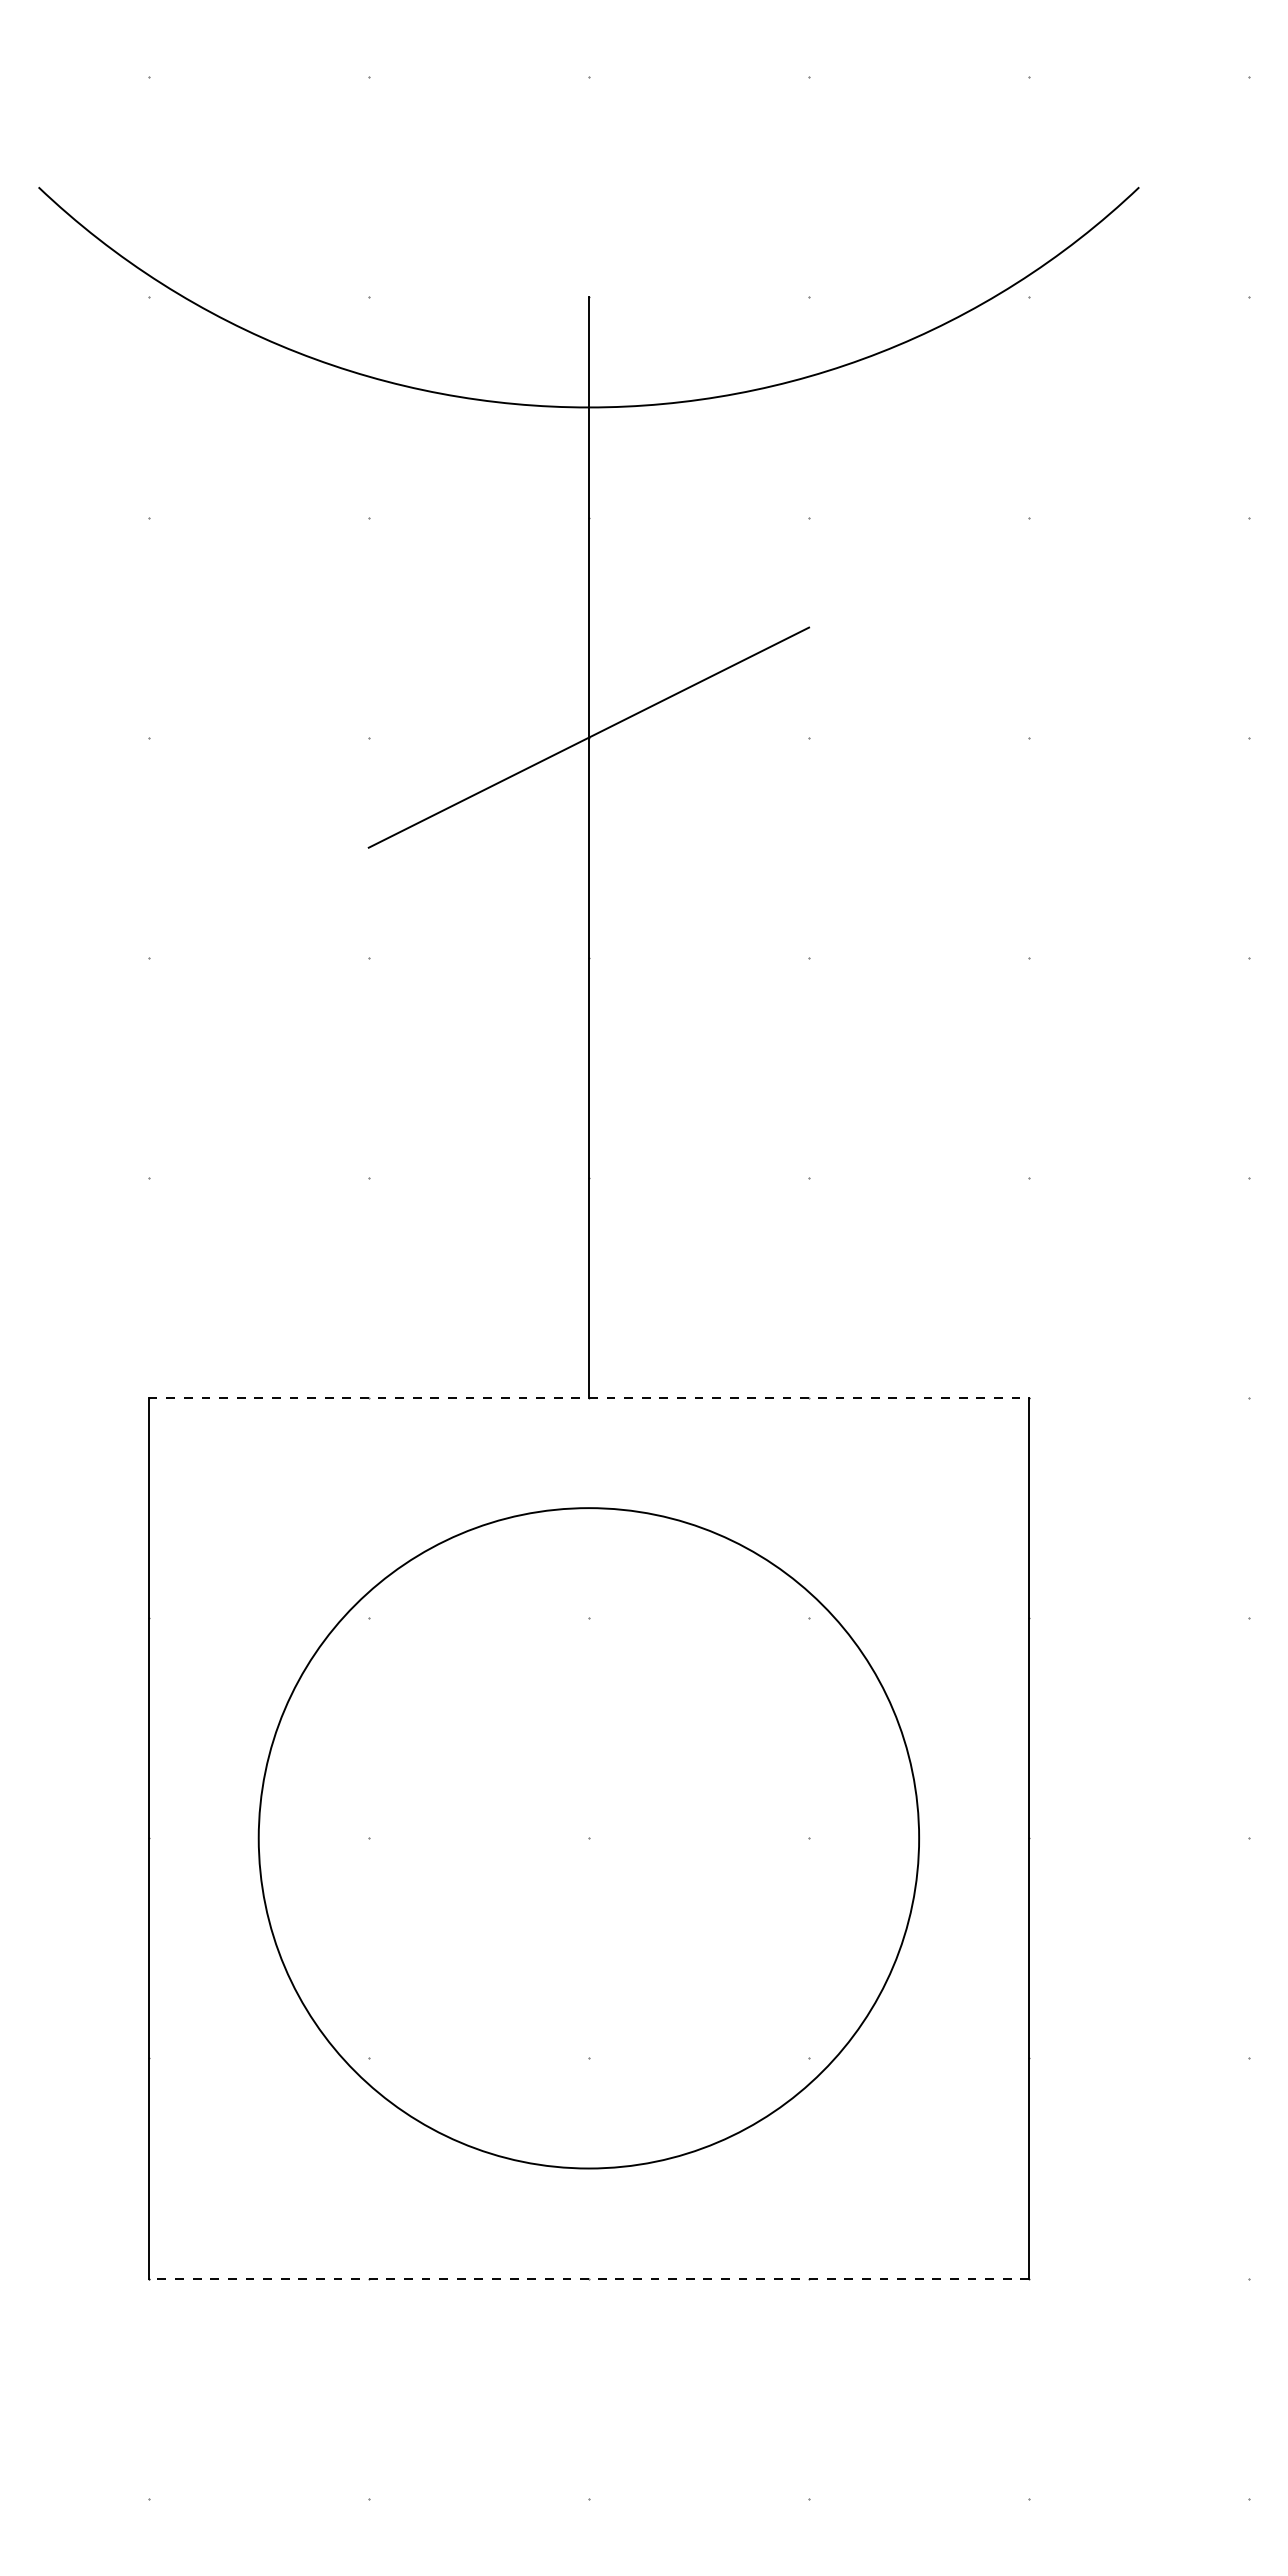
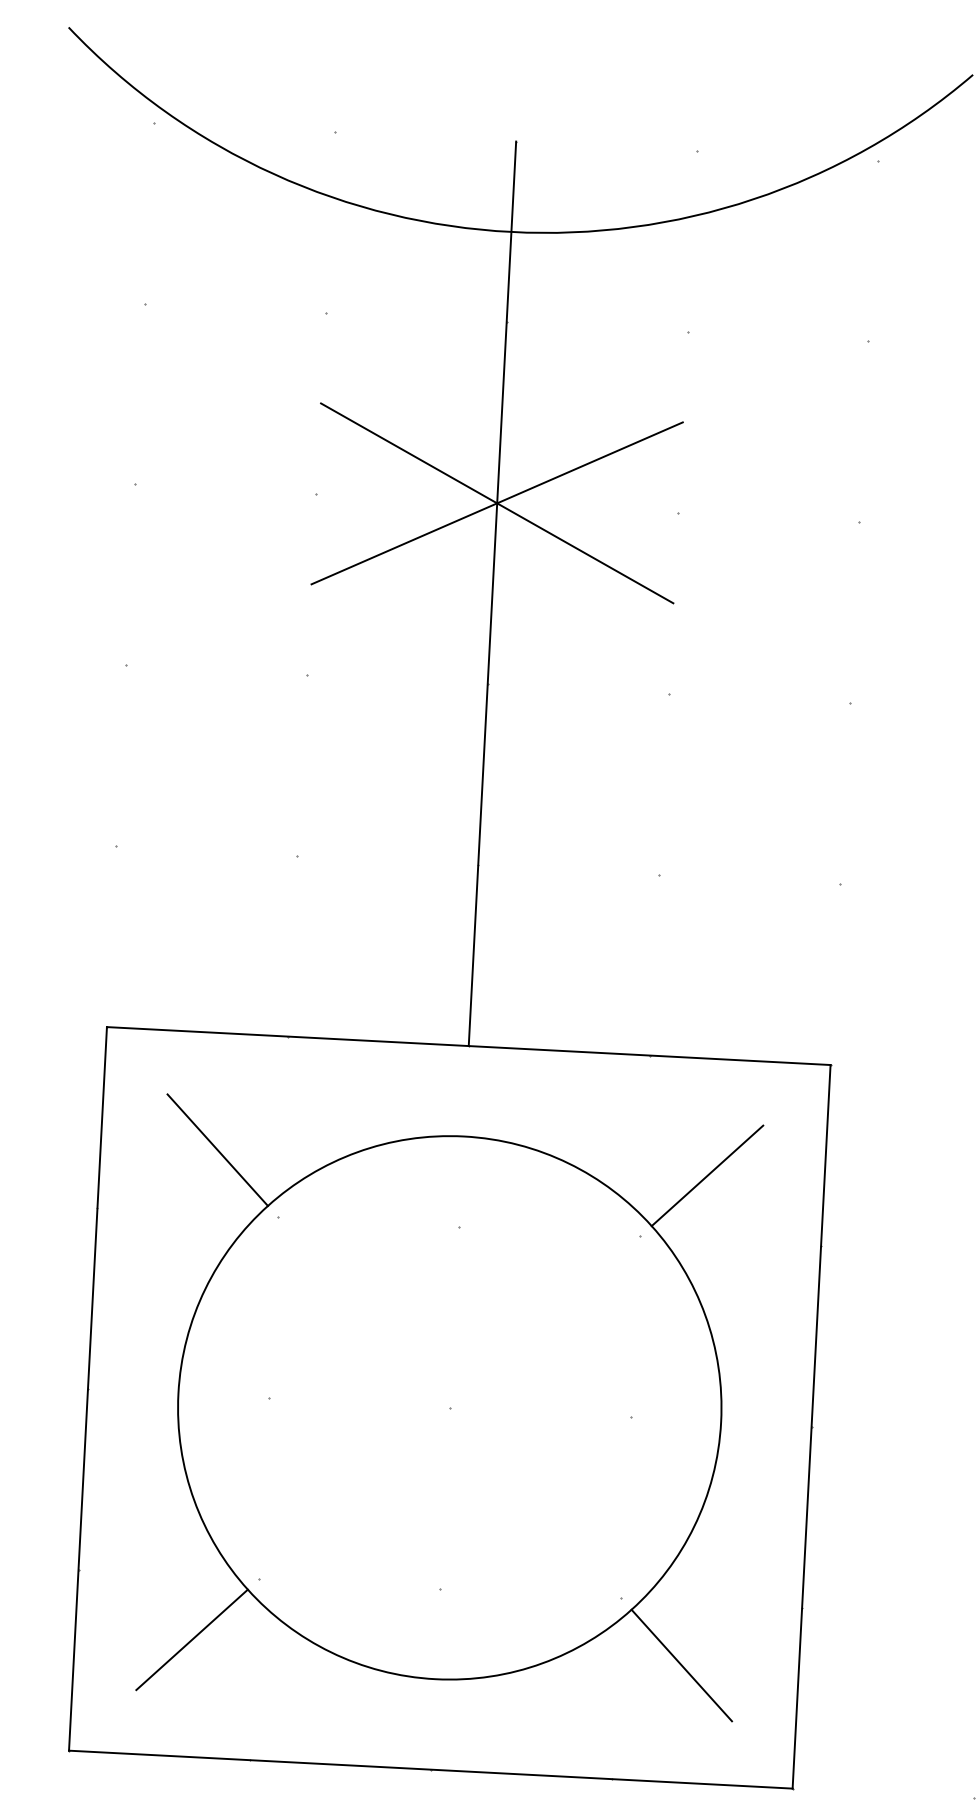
line: (588, 737) -> (496, 503), added
line: (589, 1398) -> (469, 1046), dashed -> solid
line: (290, 1539) -> (217, 1149), added
line: (886, 1539) -> (707, 1175), added
line: (290, 2135) -> (191, 1639), added
line: (886, 2135) -> (681, 1664), added
line: (588, 2278) -> (430, 1769), dashed -> solid

